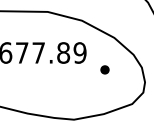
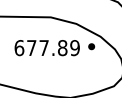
part: (104, 69) -> (91, 46), moved

